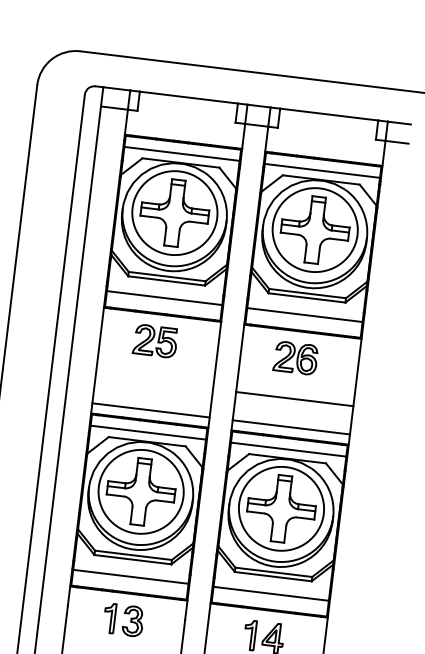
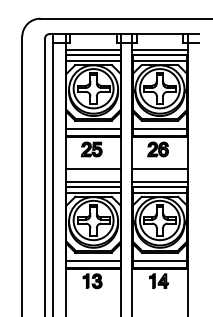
line: (184, 132) -> (93, 50), added
line: (324, 149) -> (159, 50), added
line: (154, 381) -> (93, 168), added

